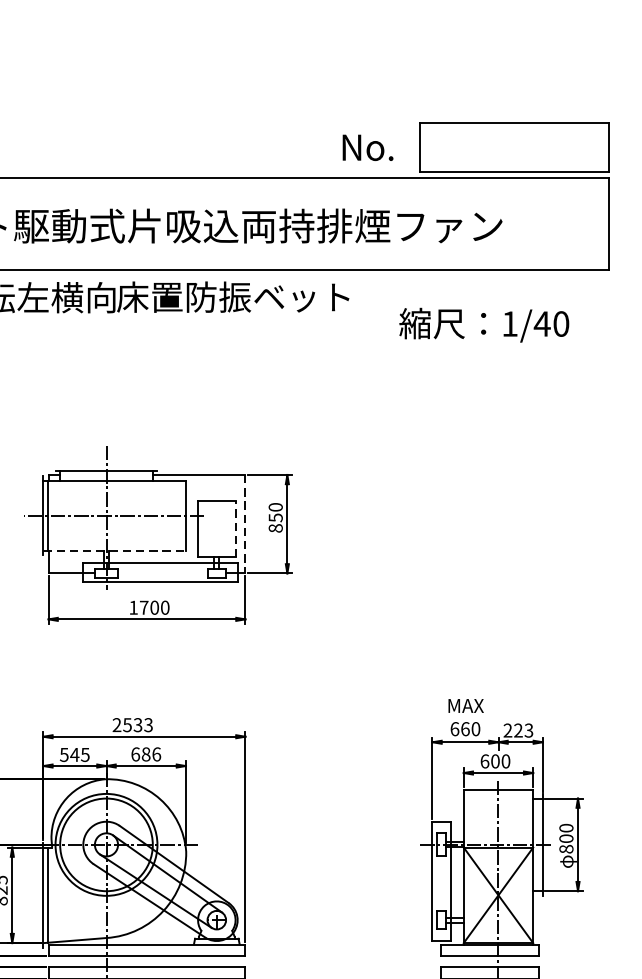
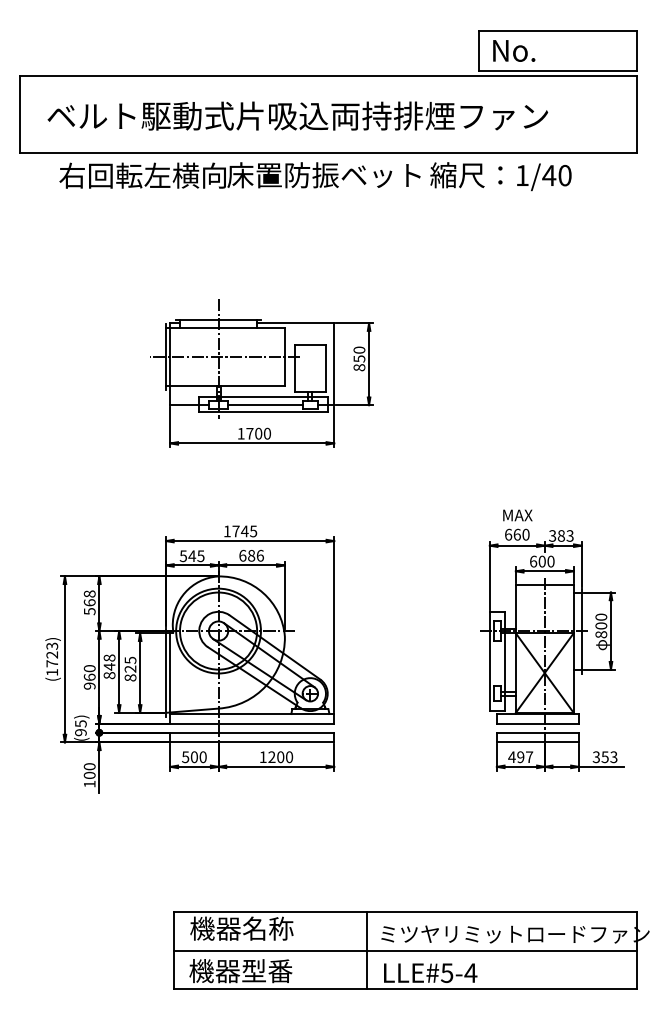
text: (368, 147) -> (514, 50), moved
text: (483, 325) -> (500, 176), moved
line: (245, 524) -> (334, 364), dashed -> solid
line: (236, 528) -> (326, 367), dashed -> solid
line: (114, 550) -> (225, 386), dashed -> solid
line: (162, 573) -> (265, 405), added
text: (132, 725) -> (240, 531), 2533 -> 1745
text: (512, 730) -> (556, 535), 223 -> 383

